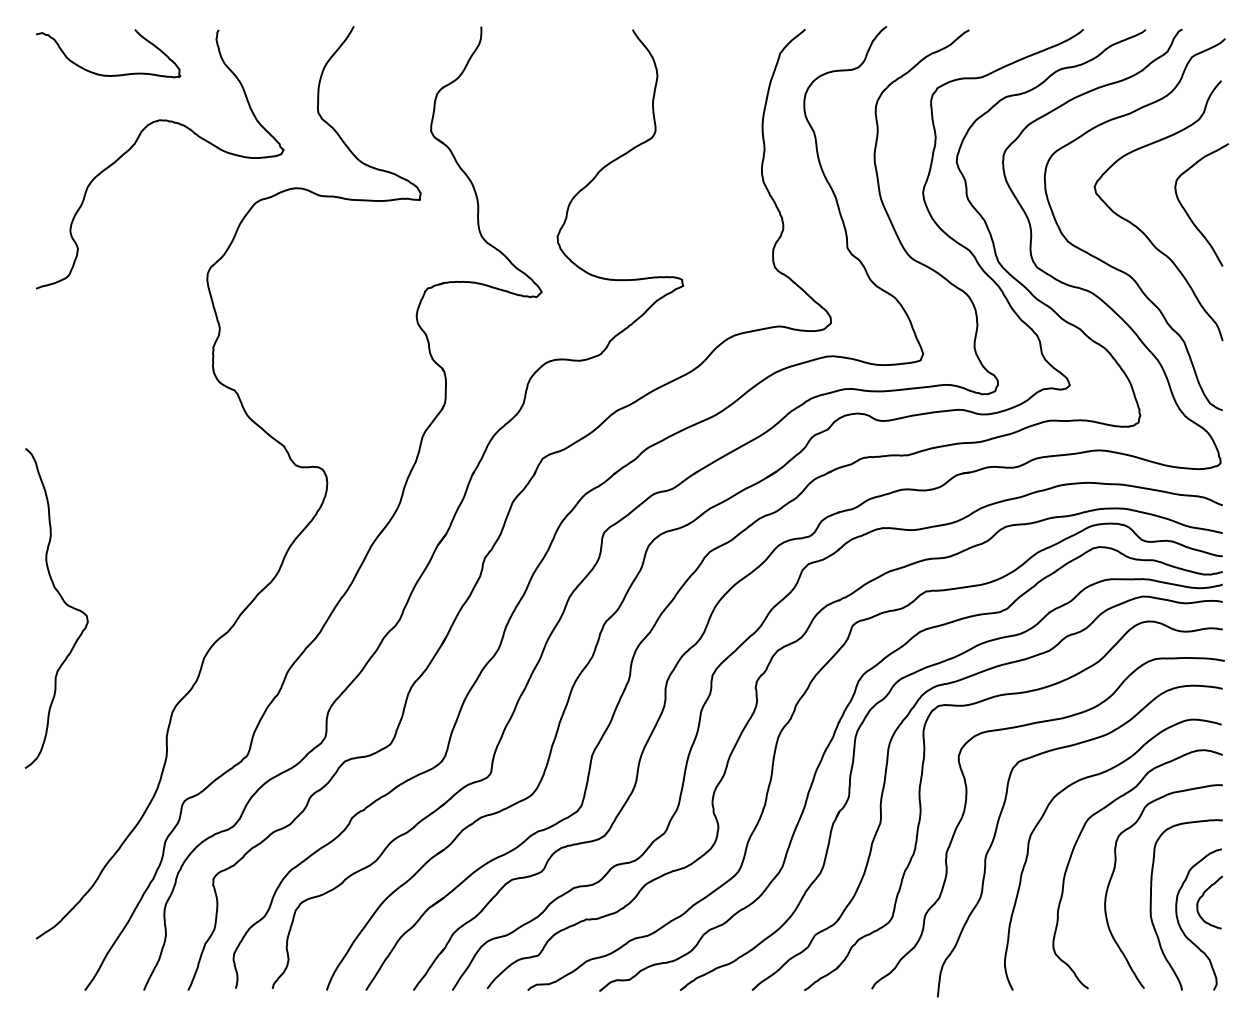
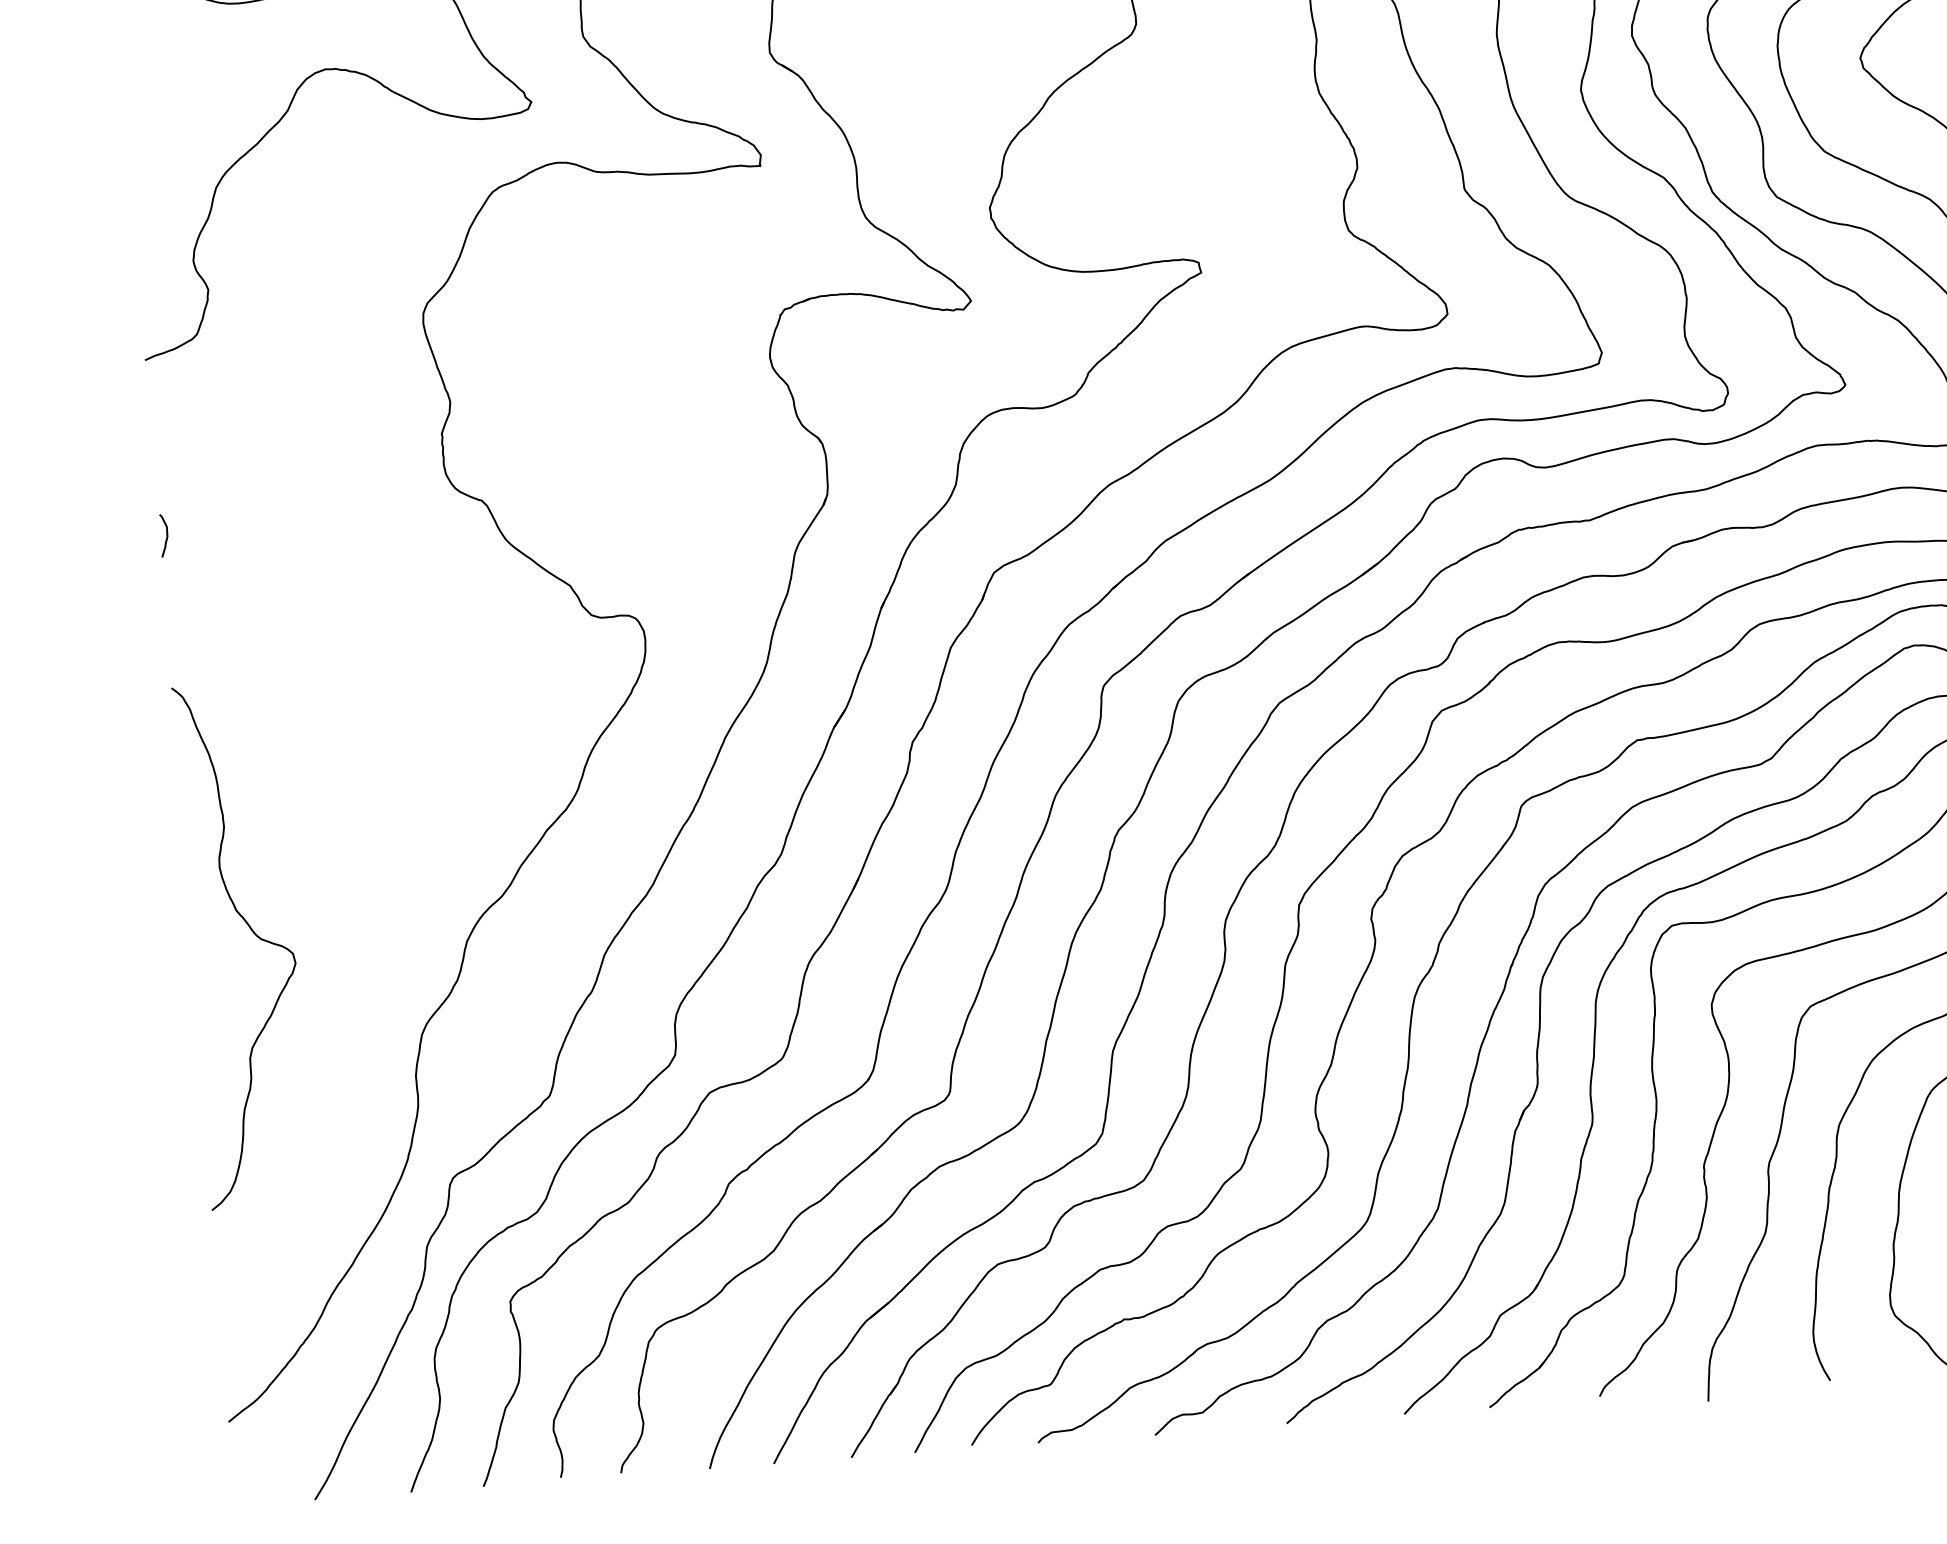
curve: (40, 396) -> (166, 535), added
curve: (63, 602) -> (253, 934), moved

